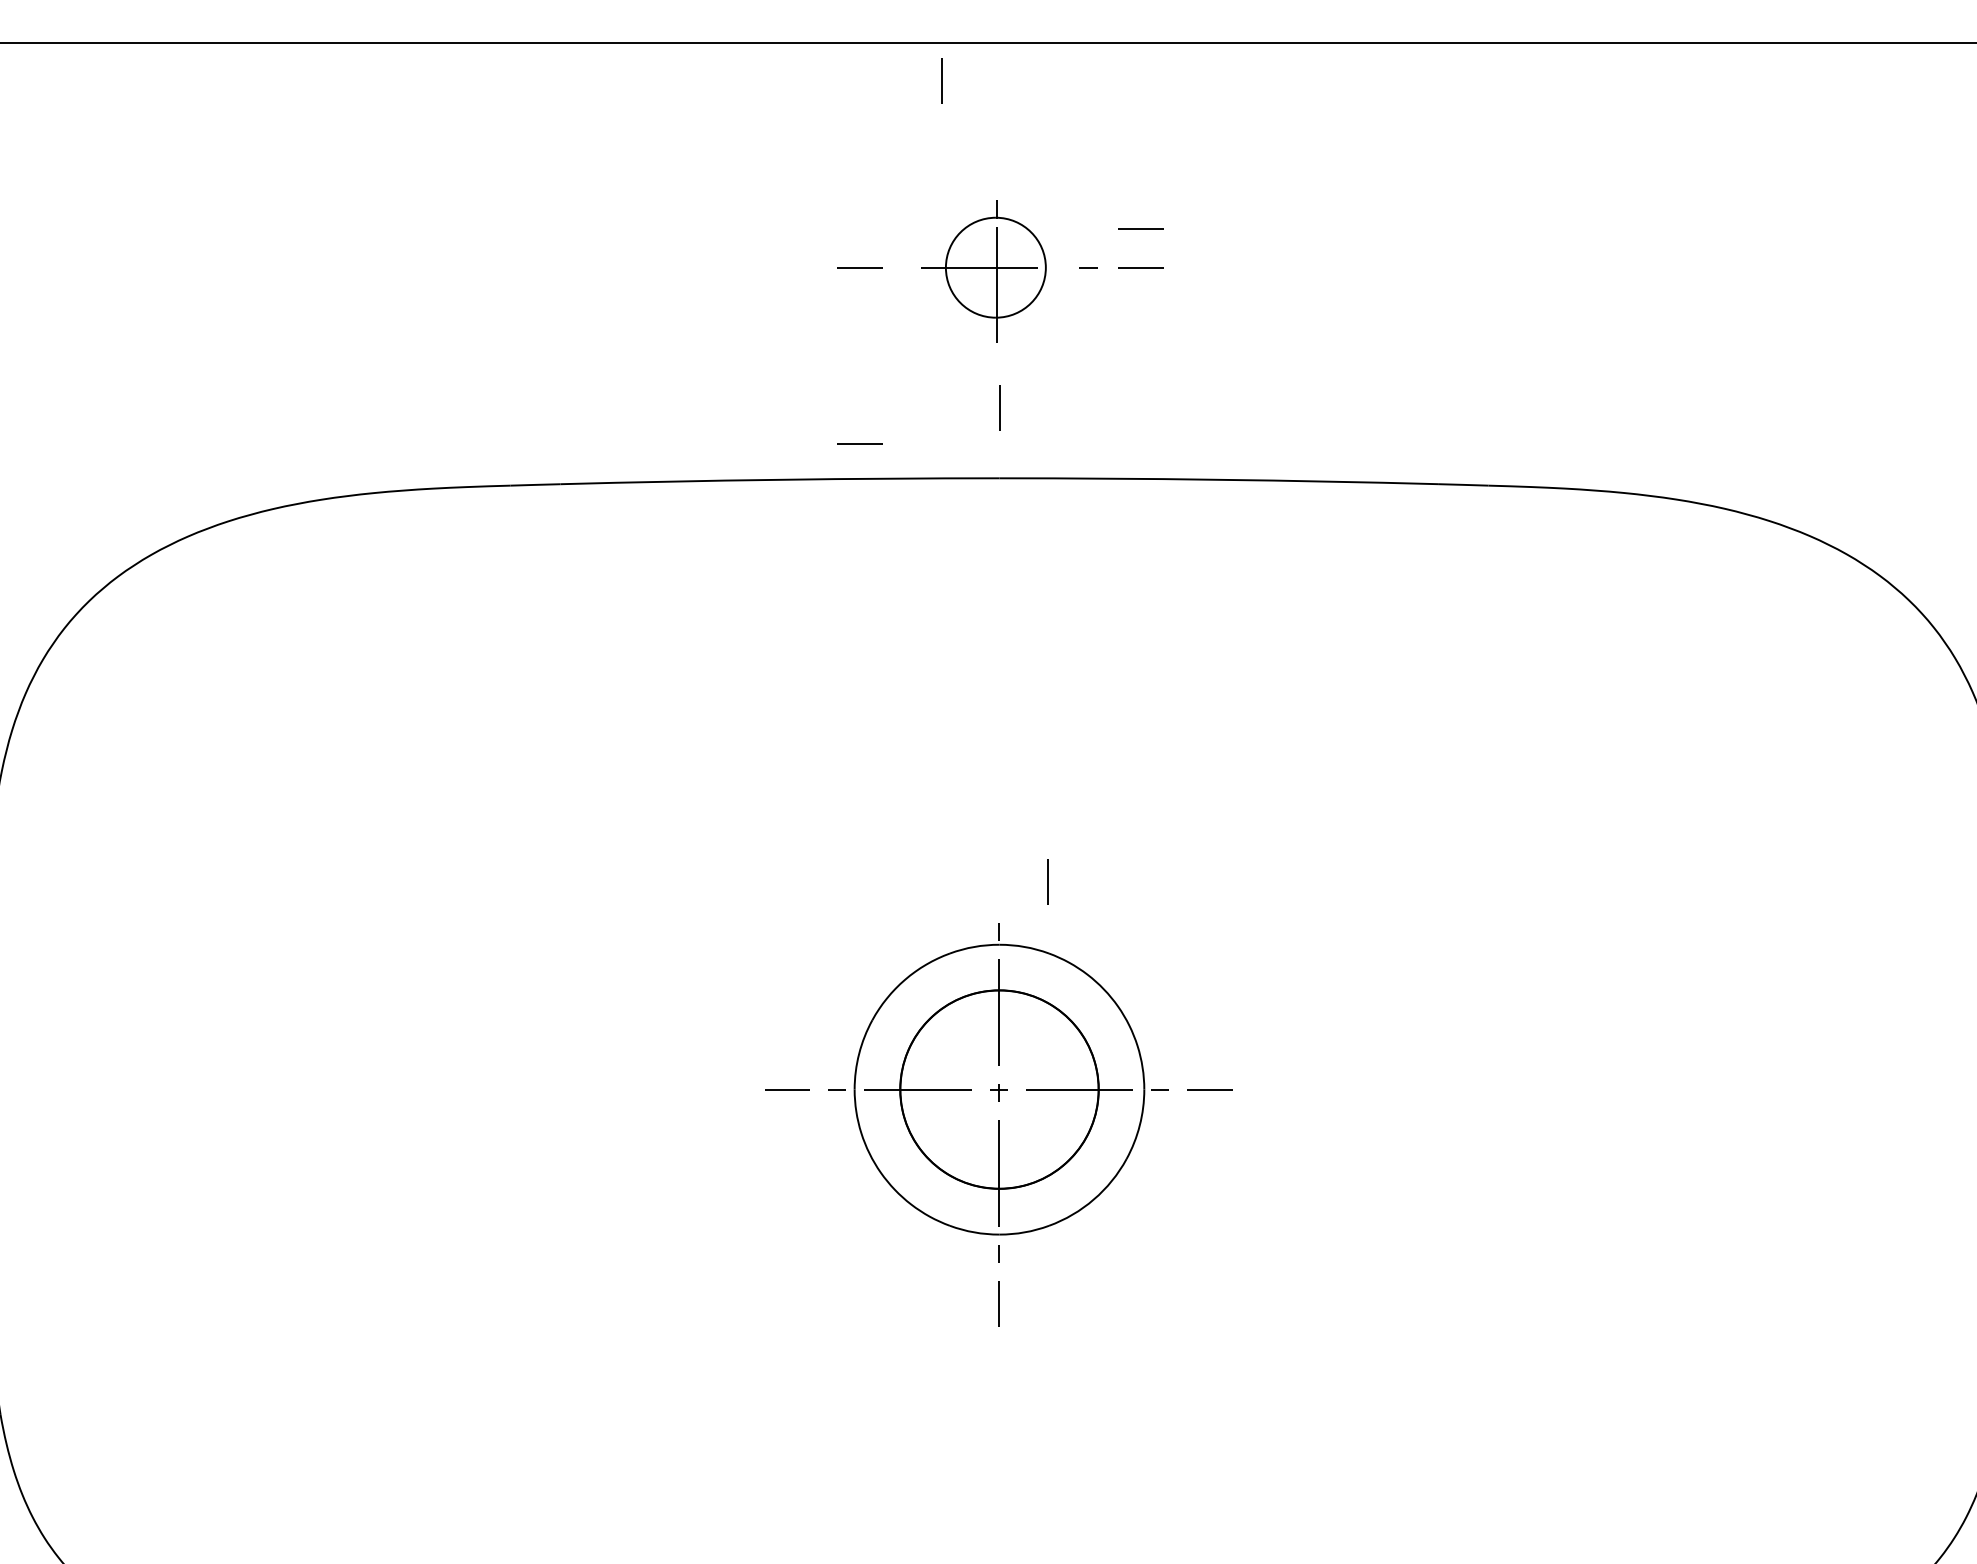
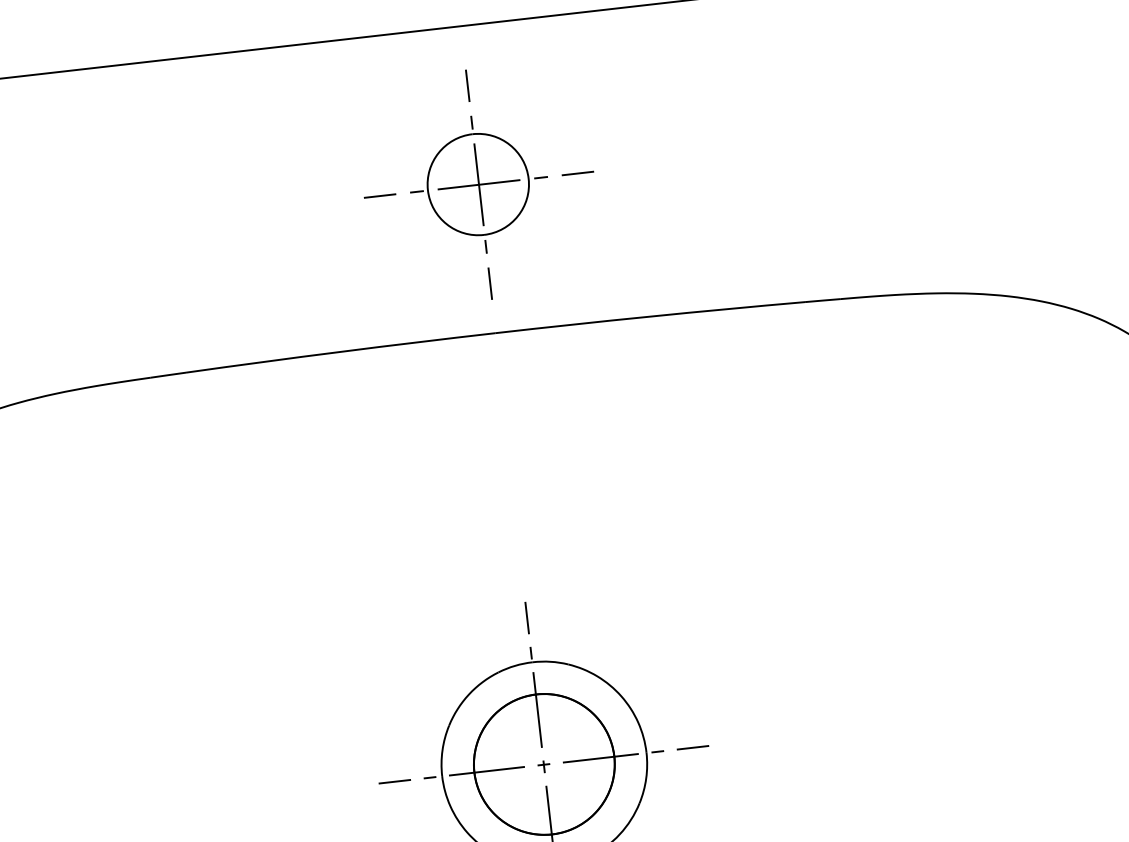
line: (941, 80) -> (467, 85), moved
line: (1140, 228) -> (574, 145), removed
part: (987, 267) -> (469, 185), size x1.43
line: (859, 443) -> (393, 319), removed
line: (1047, 881) -> (526, 617), moved

